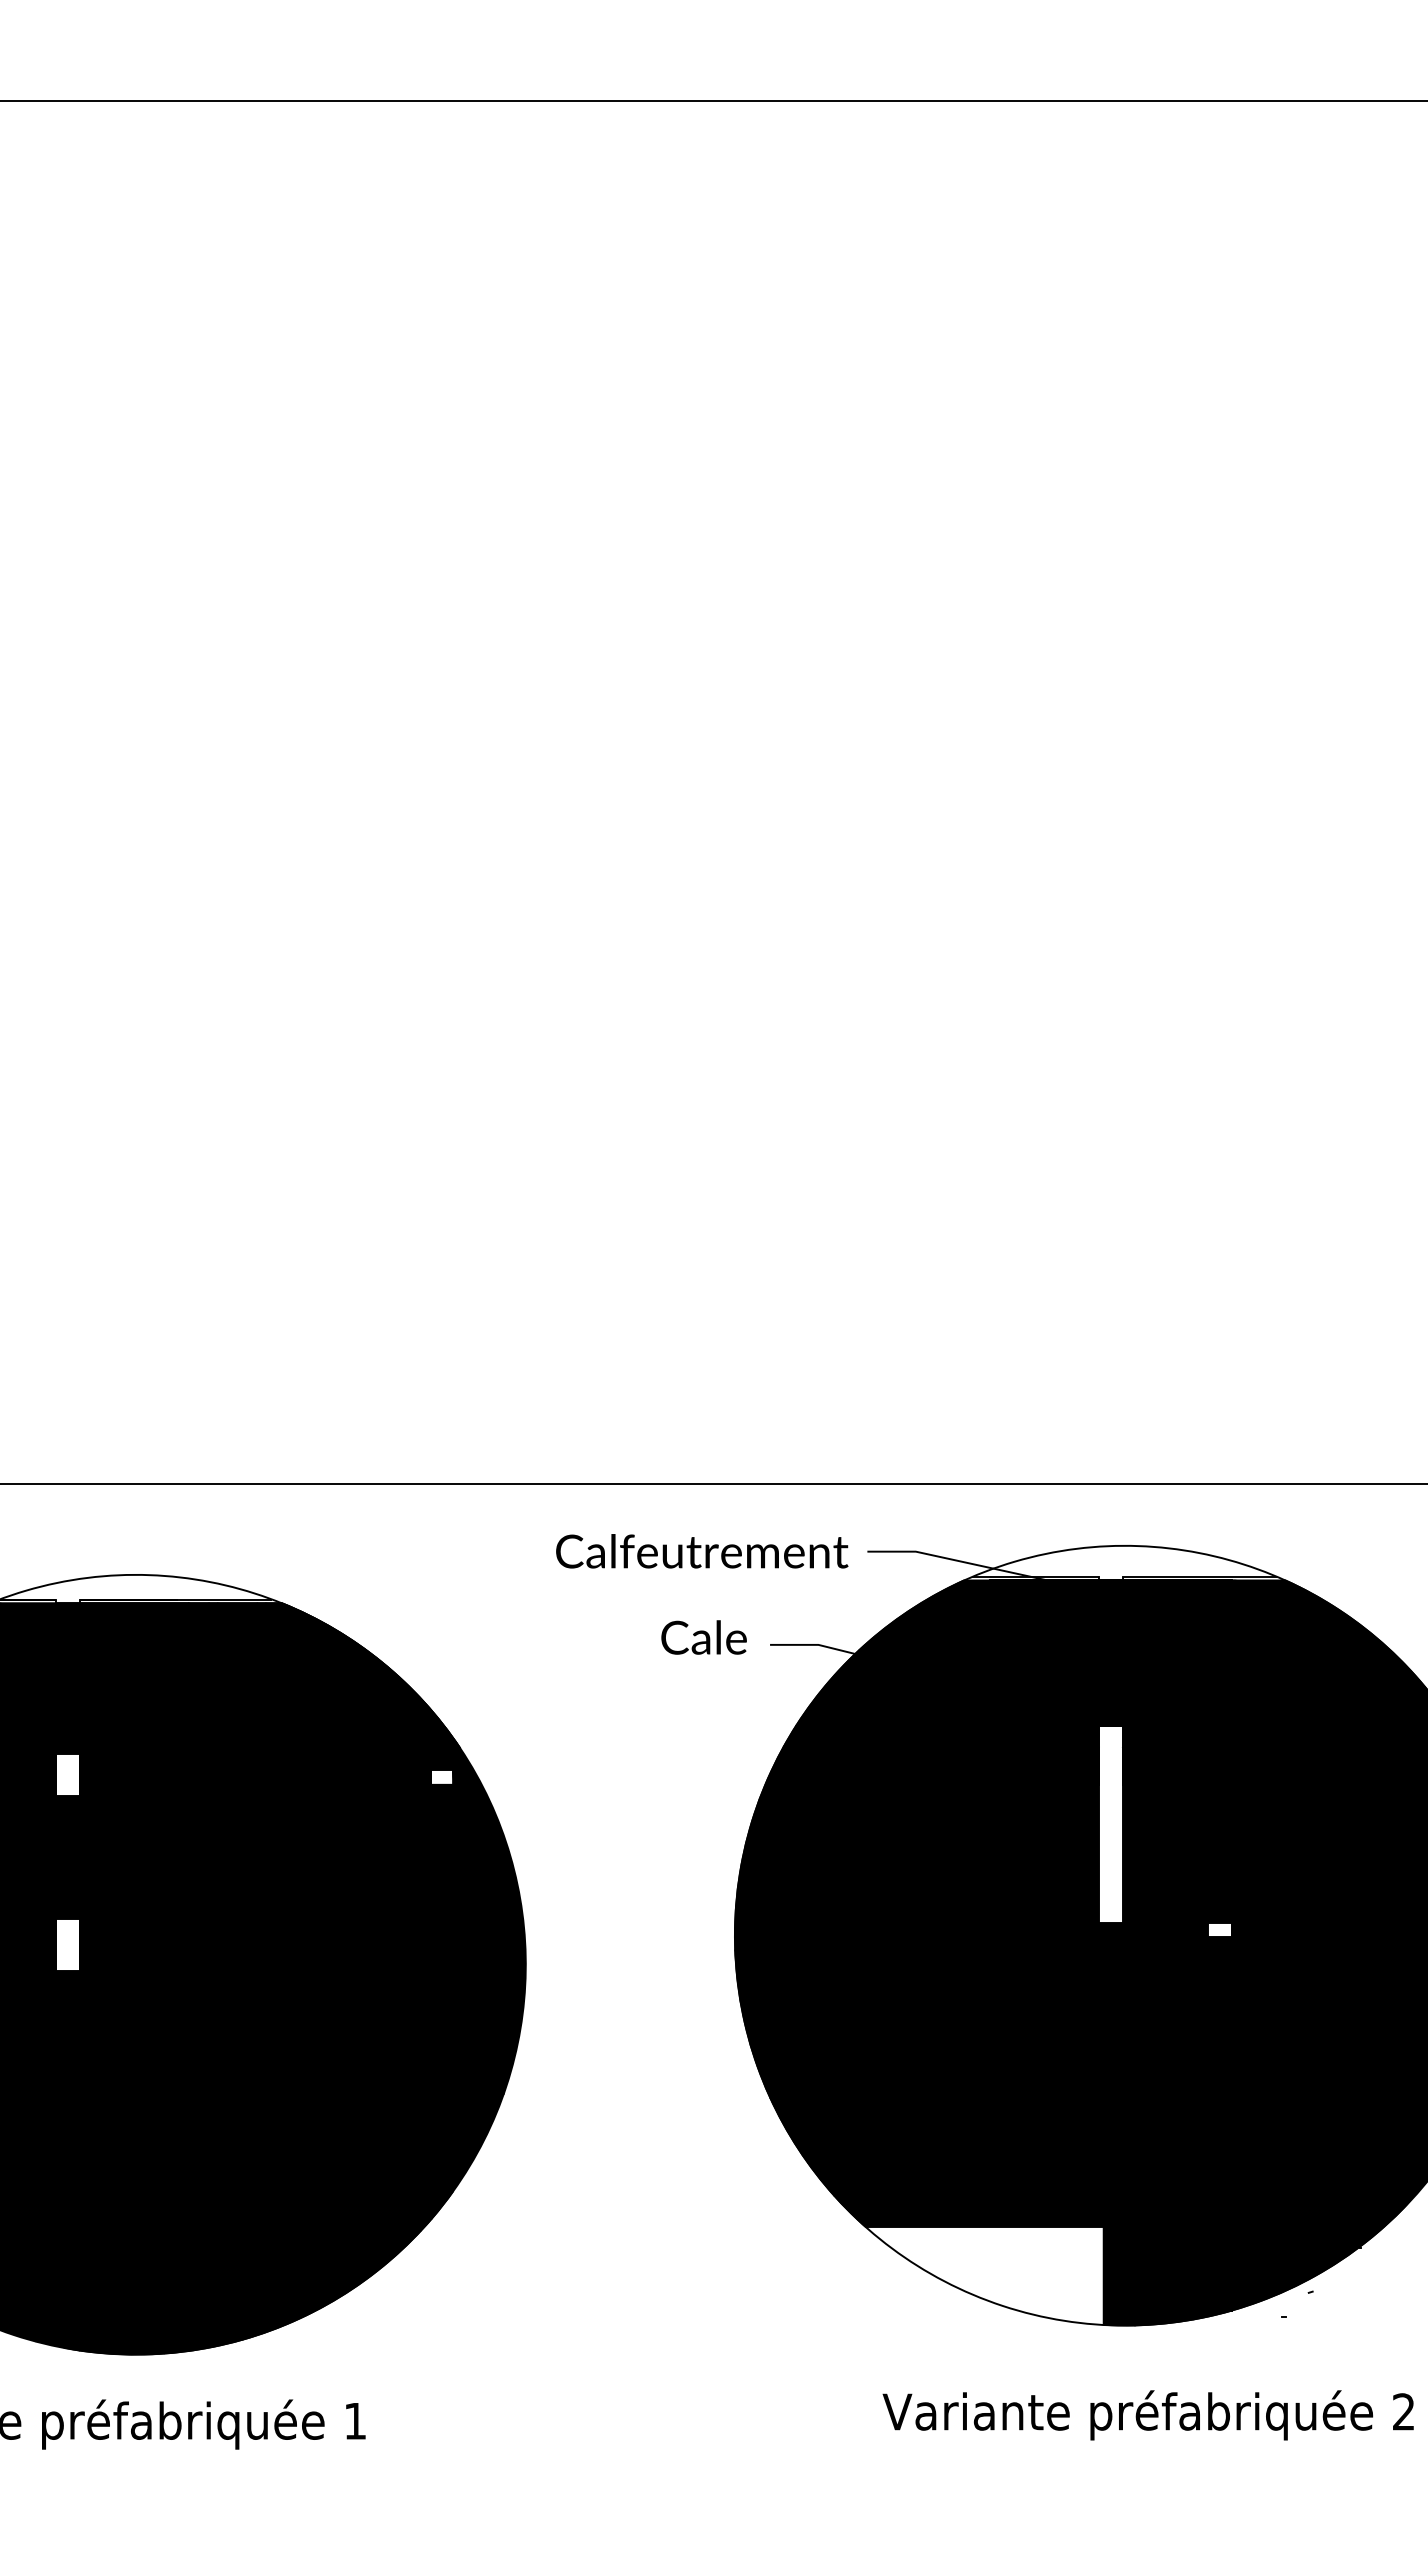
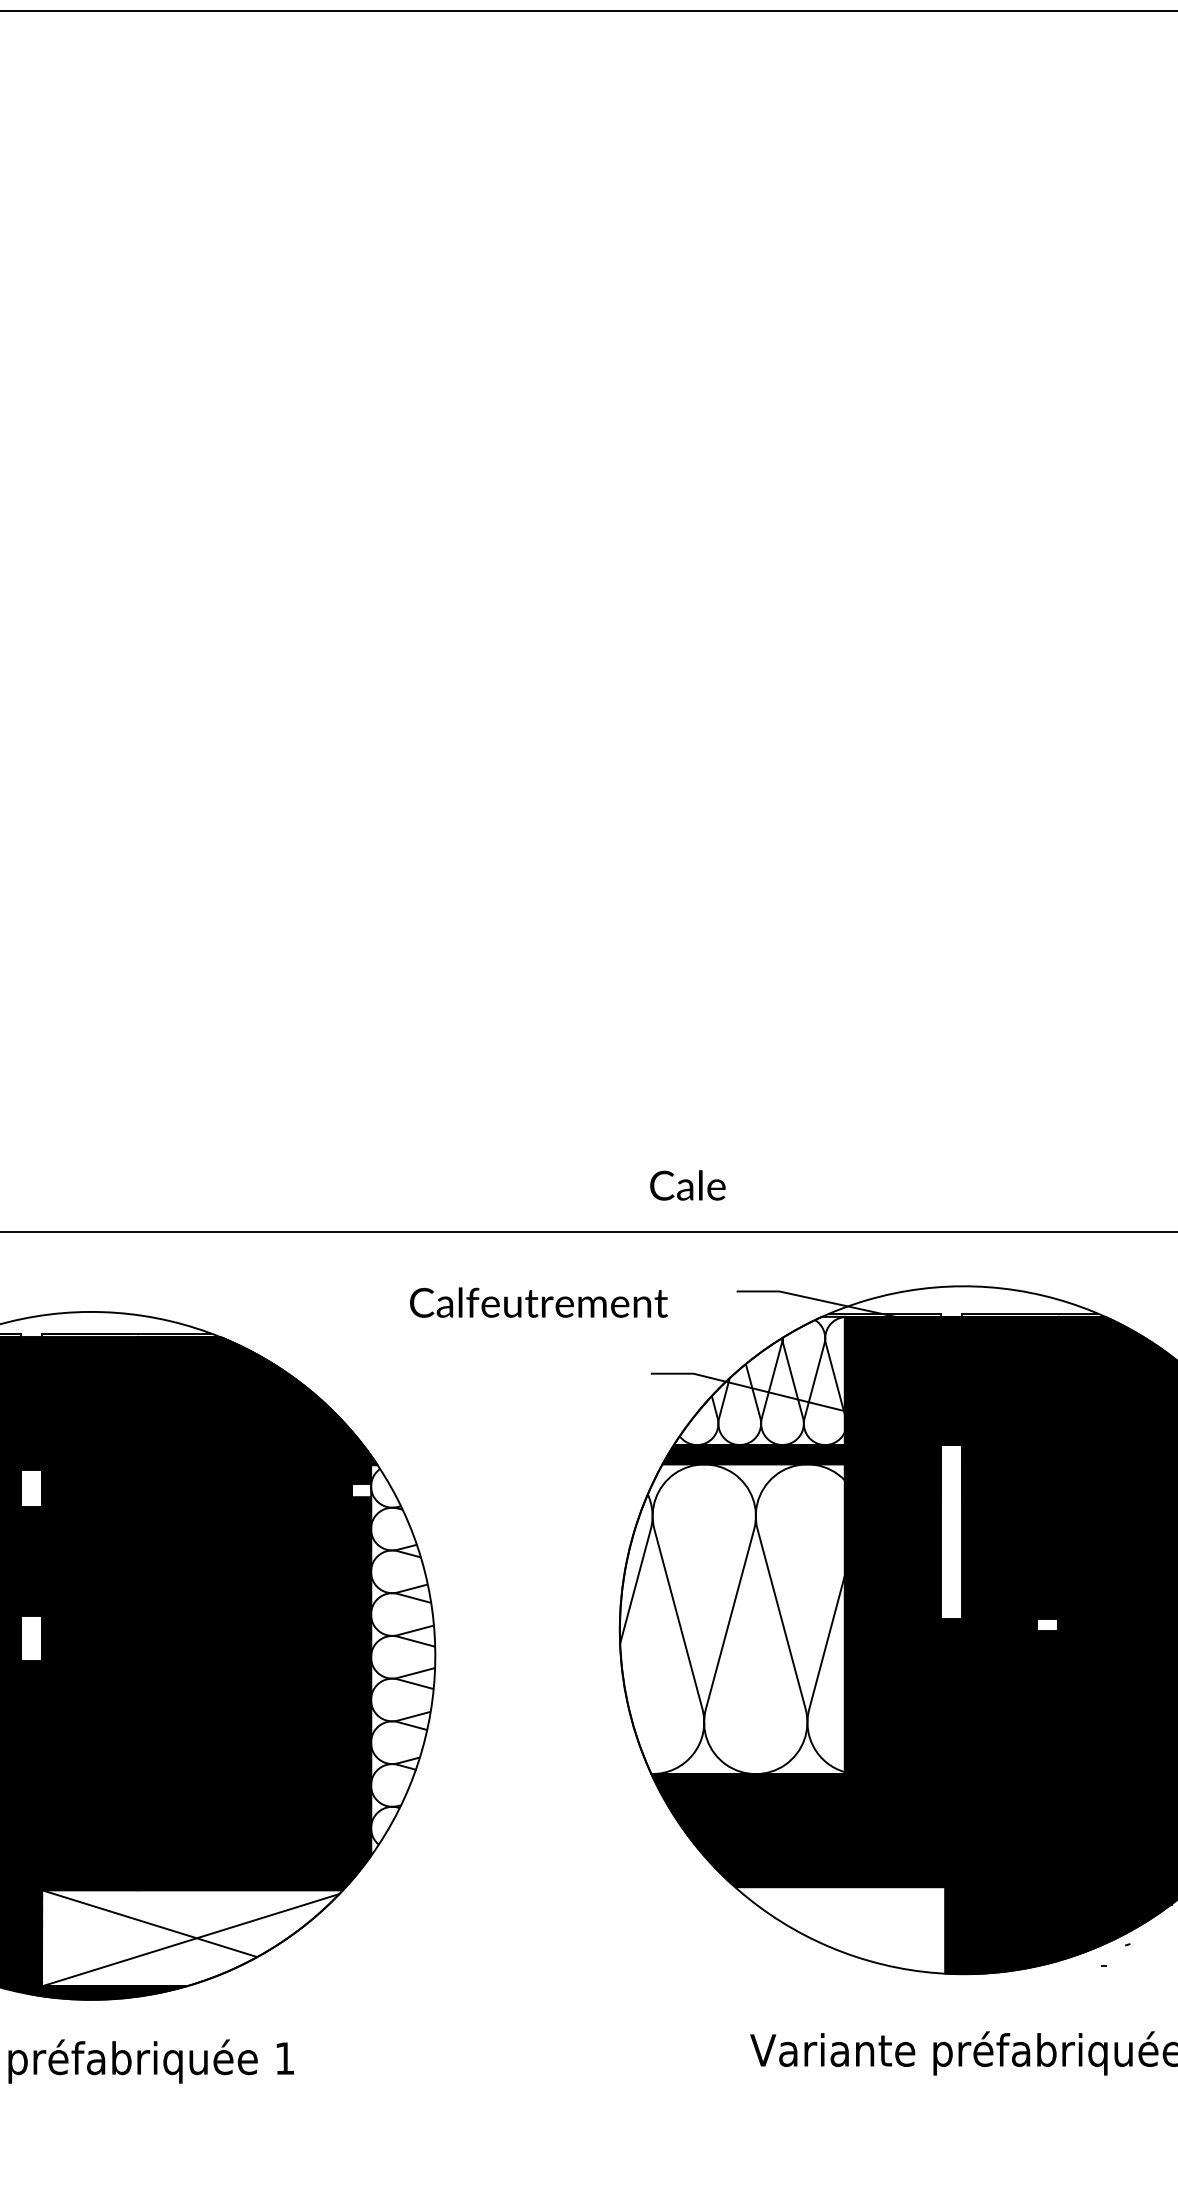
text: (702, 1551) -> (539, 1302), moved
text: (703, 1637) -> (687, 1185), moved
fill: (892, 1652) -> (758, 1380), removed
fill: (862, 1922) -> (732, 1618), removed
fill: (489, 1969) -> (403, 1660), removed
fill: (250, 2284) -> (192, 1937), removed

